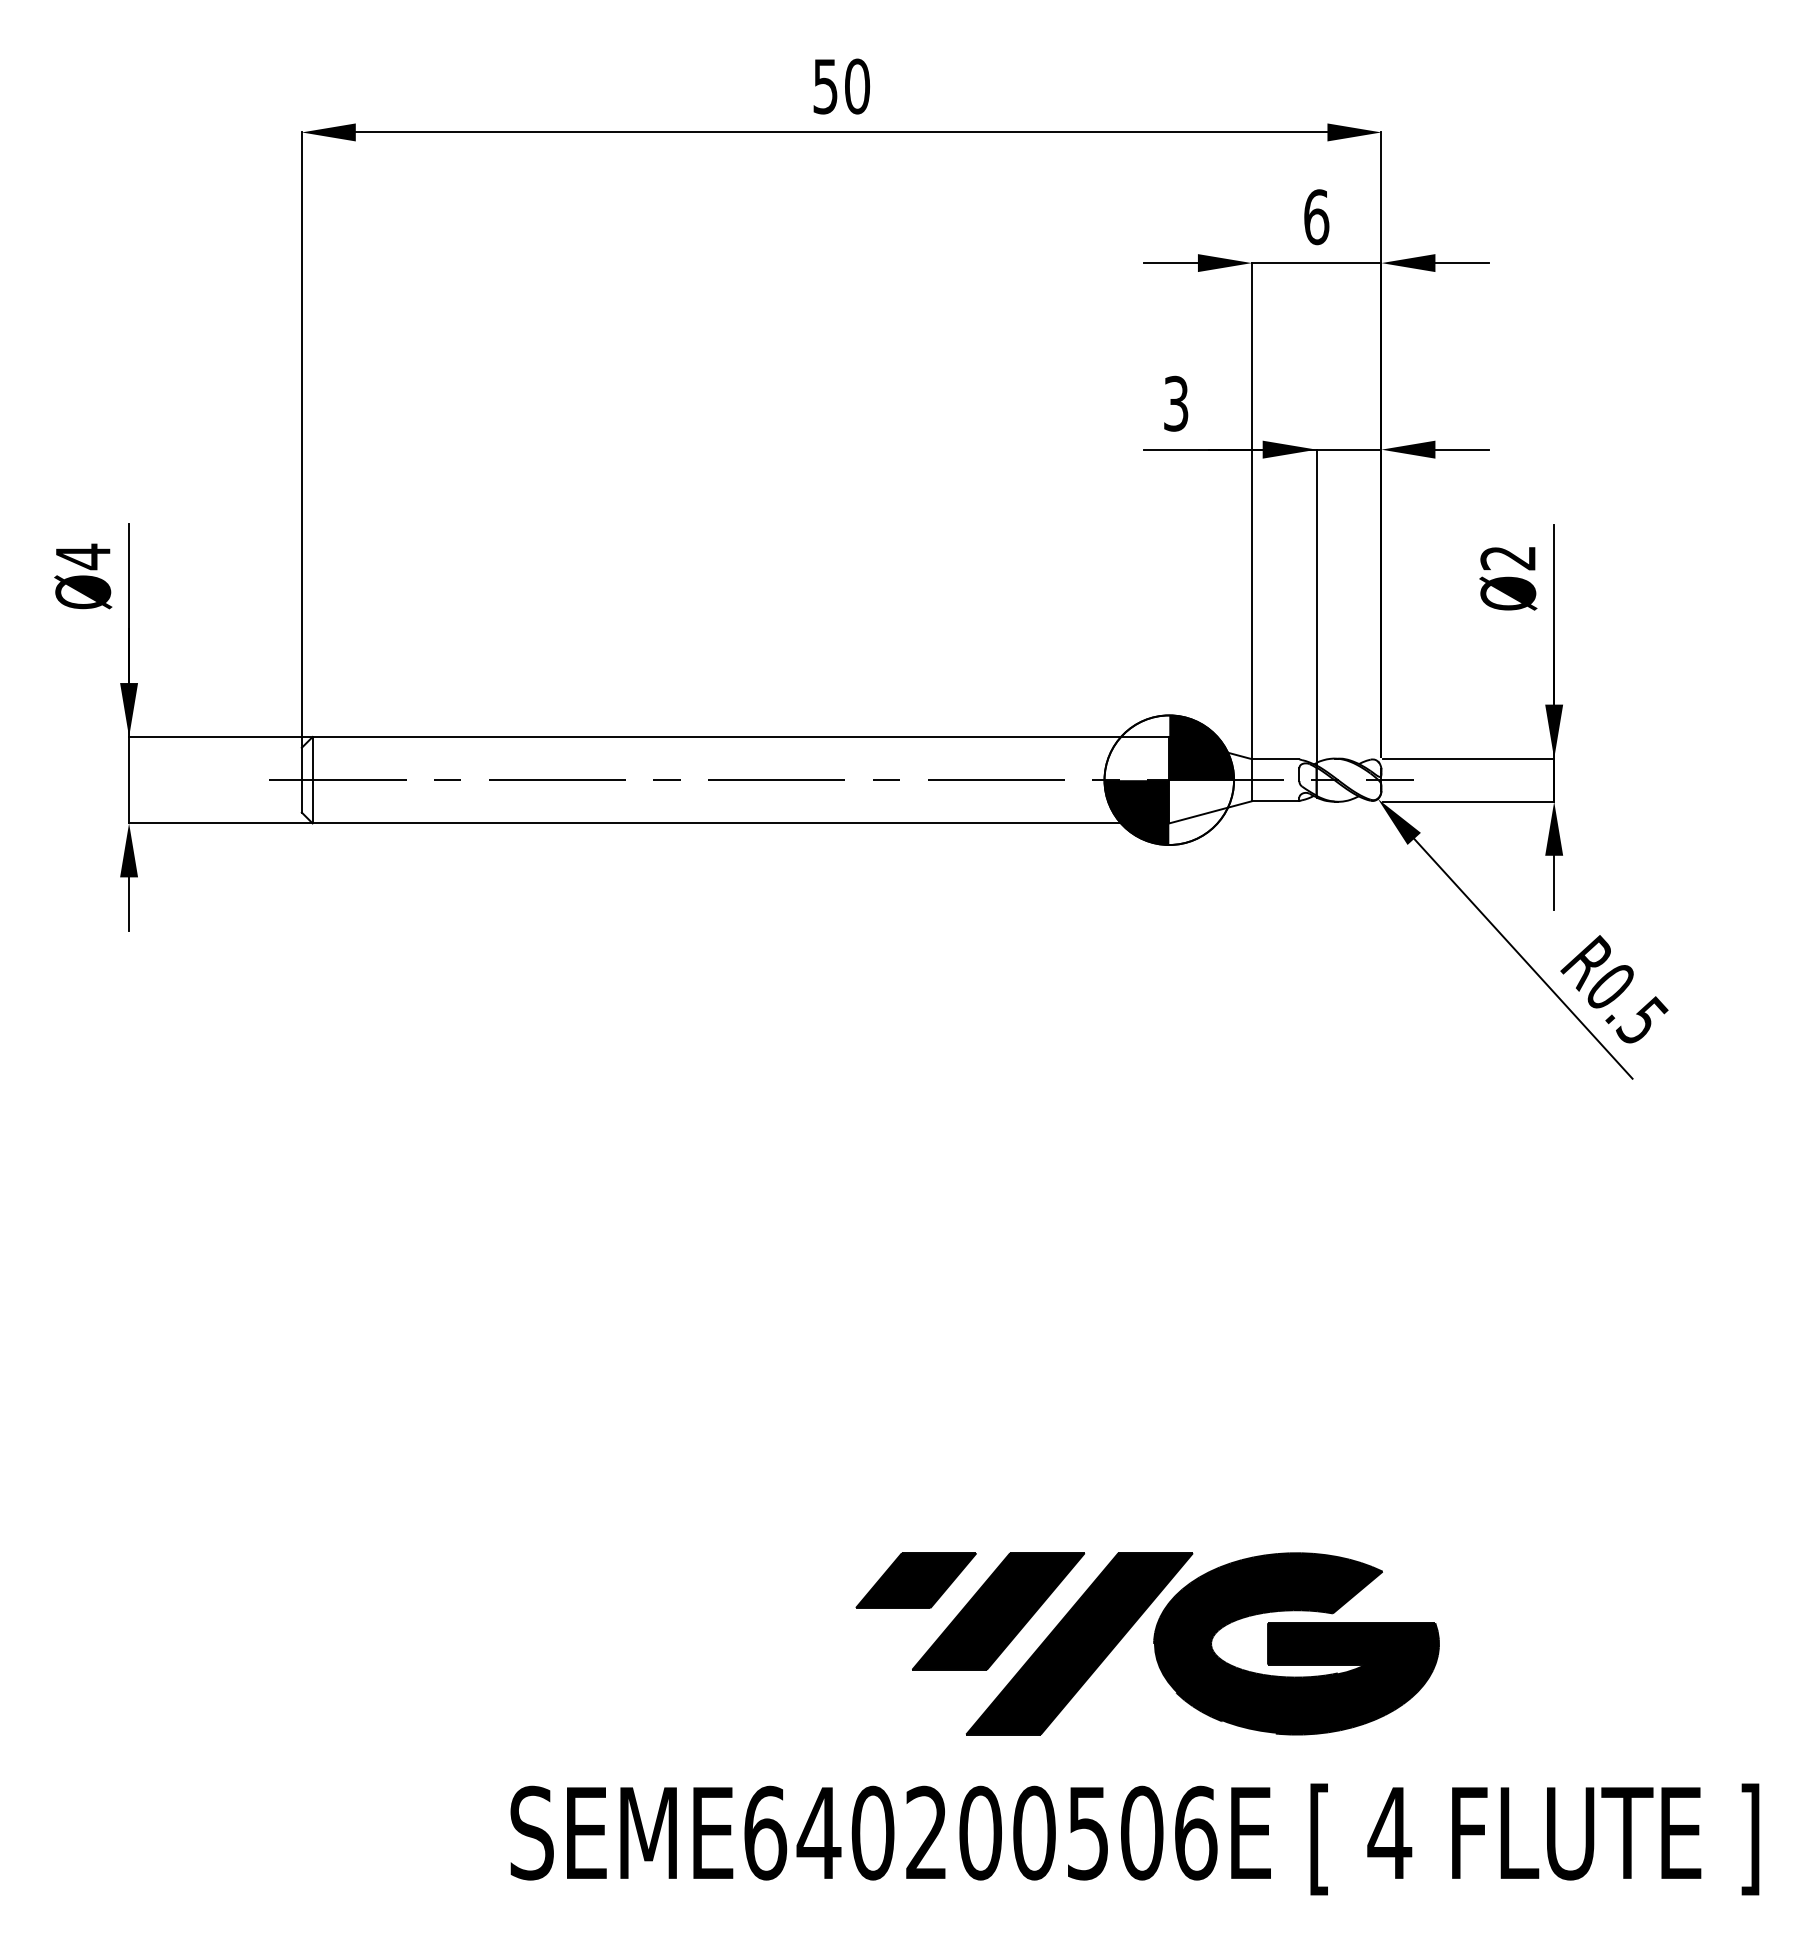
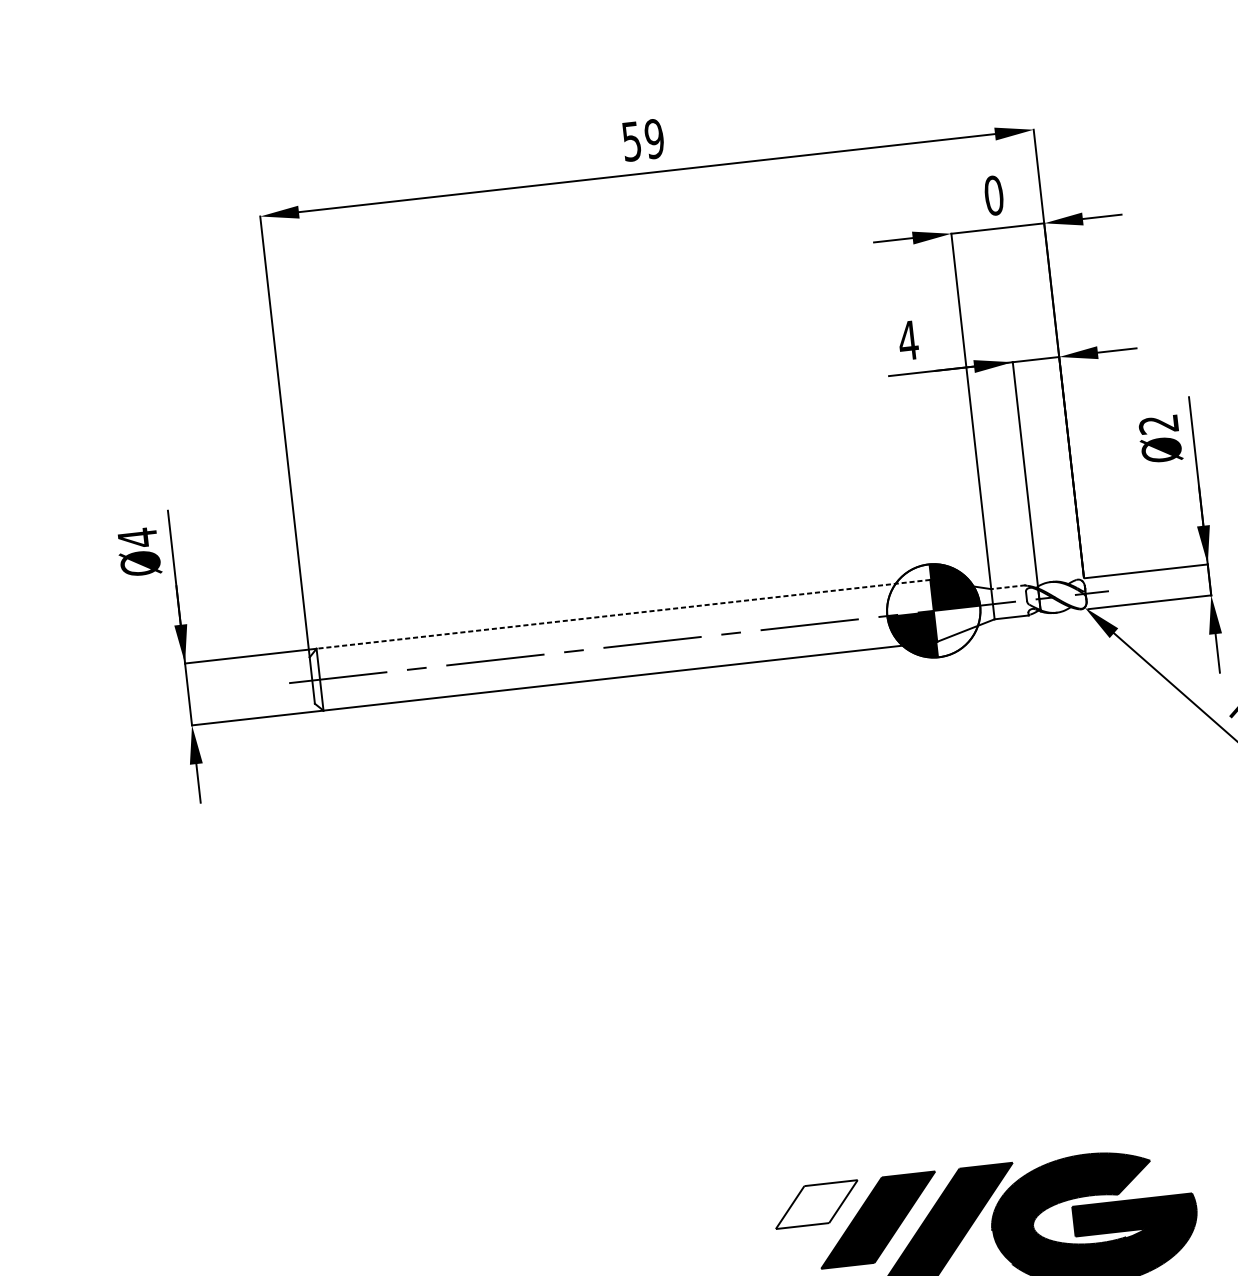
text: (857, 86) -> (654, 138), 50 -> 59
text: (1316, 217) -> (994, 195), 6 -> 0
text: (1175, 403) -> (907, 340), 3 -> 4
line: (740, 737) -> (623, 614), solid -> dashed
line: (1275, 759) -> (1008, 587), solid -> dashed
fill: (916, 1580) -> (816, 1204), removed

